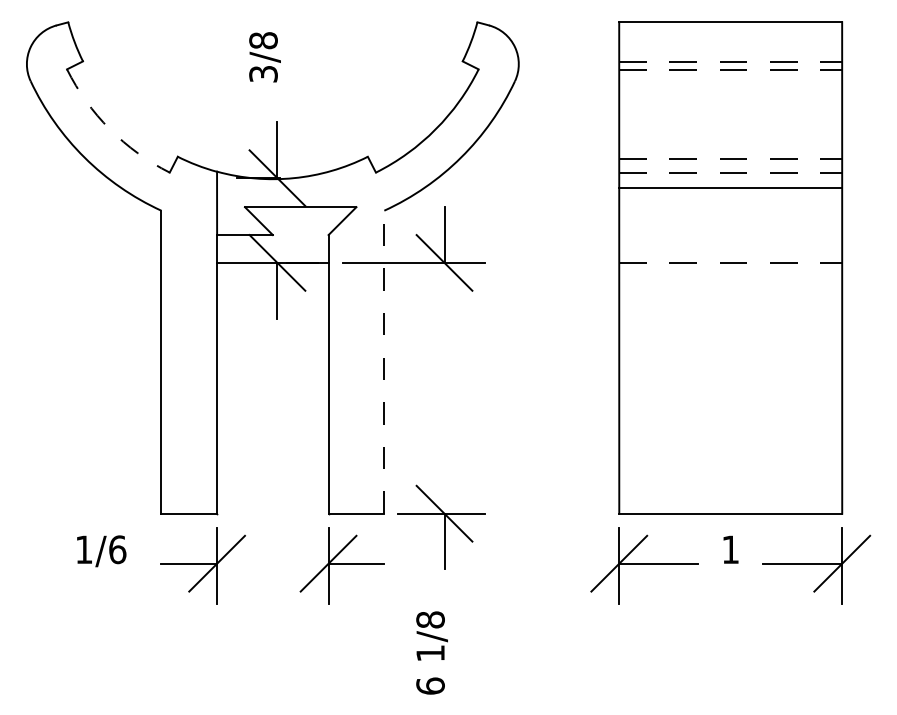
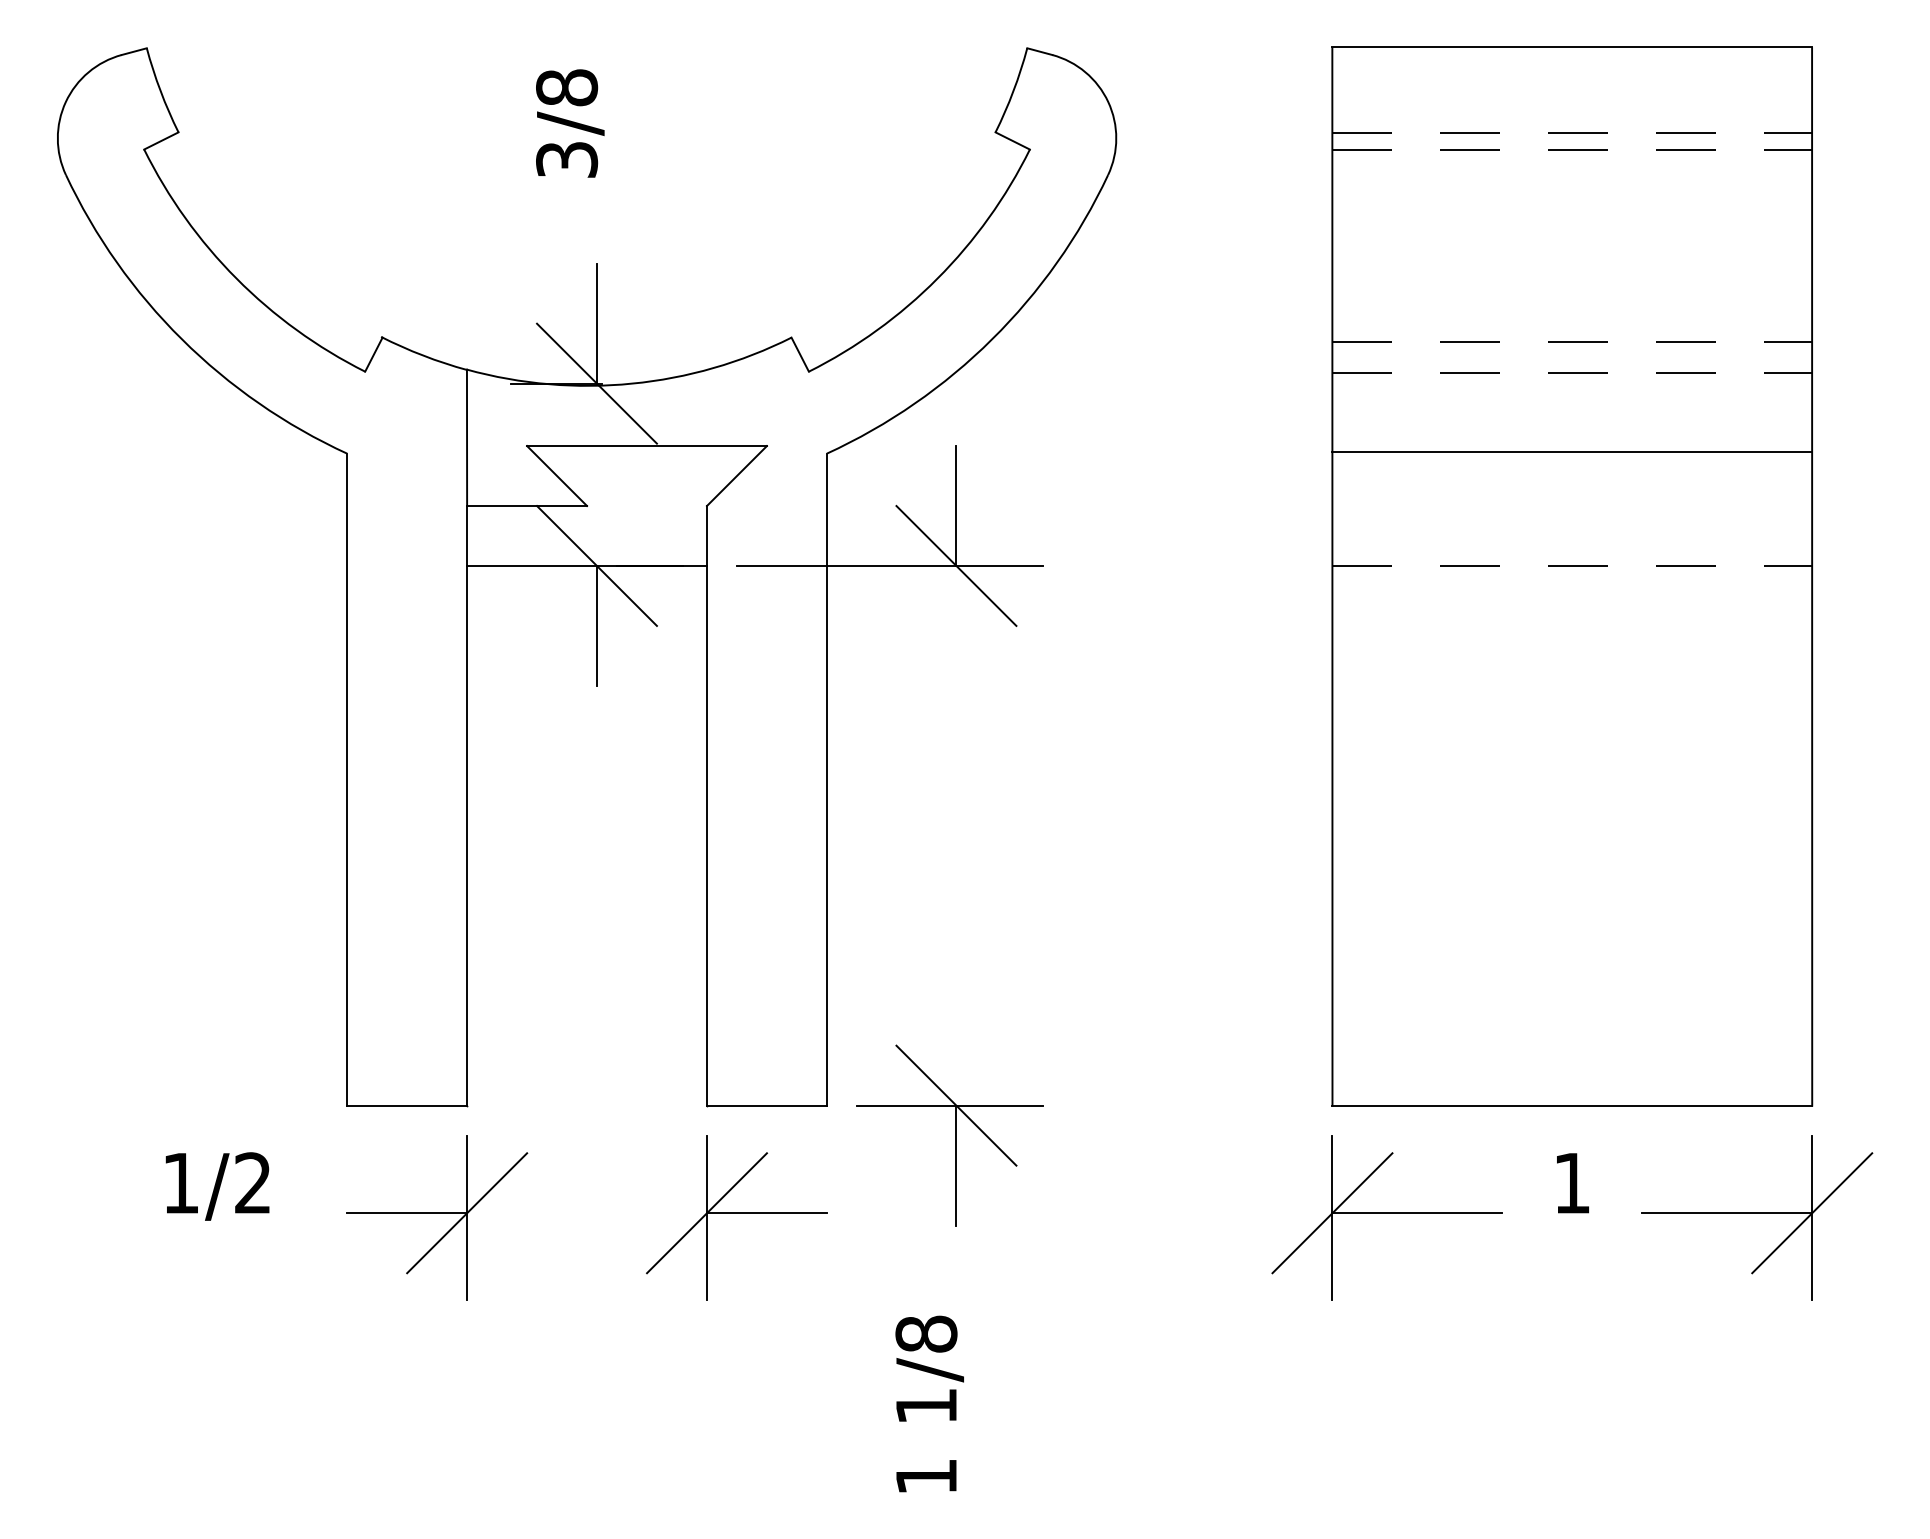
arc: (109, 129) -> (235, 278), dashed -> solid
line: (730, 188) -> (1571, 453), moved
line: (384, 362) -> (827, 780), dashed -> solid
text: (117, 549) -> (252, 1182), 1/6 -> 1/2
text: (430, 685) -> (926, 1475), 6 -> 1

